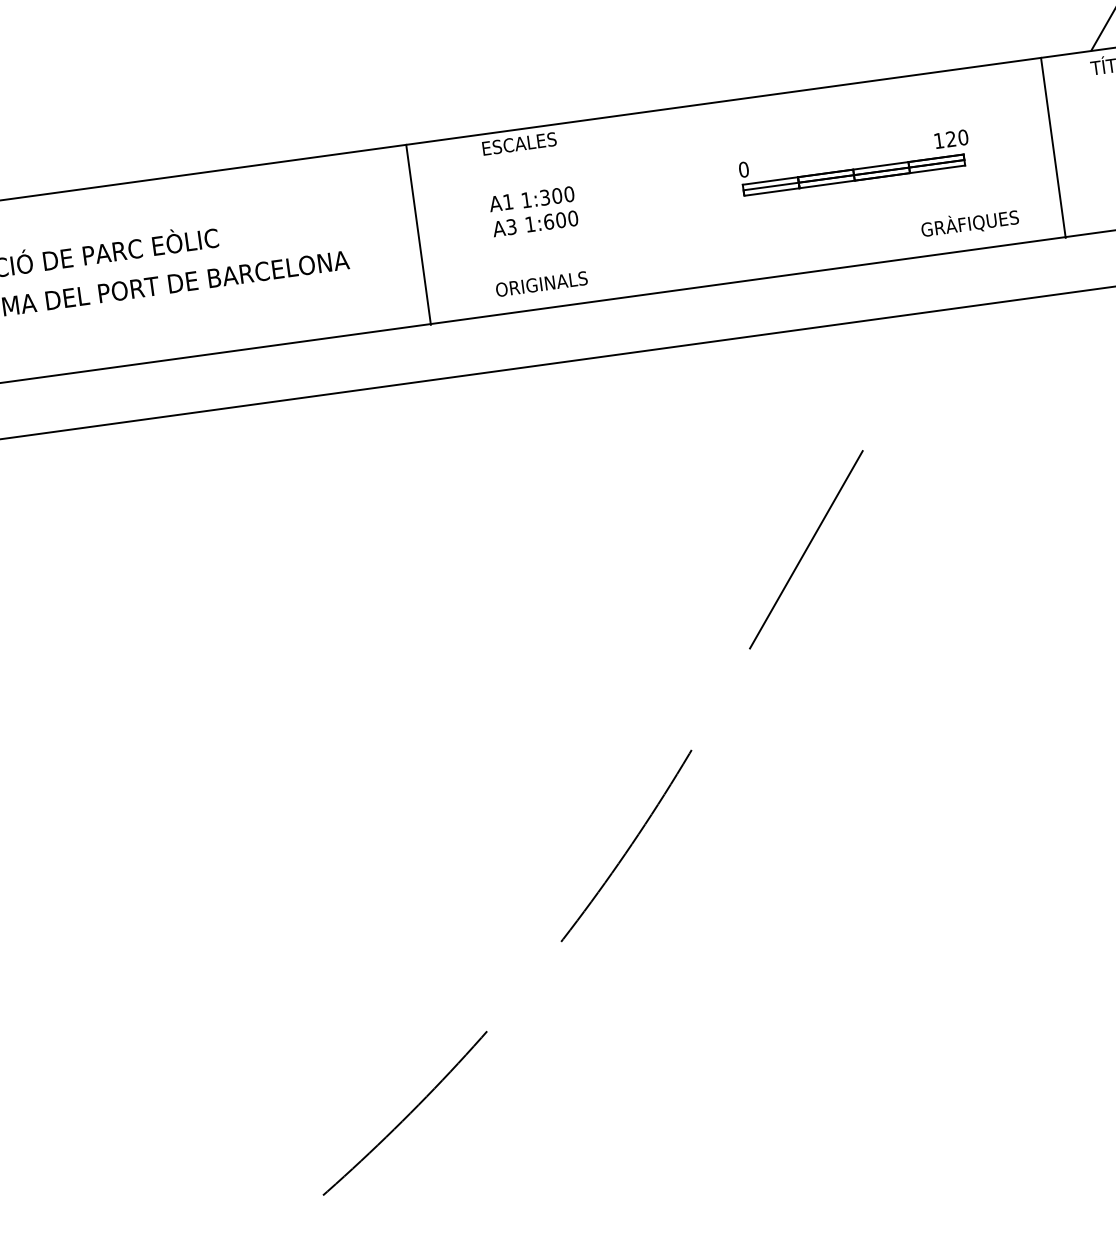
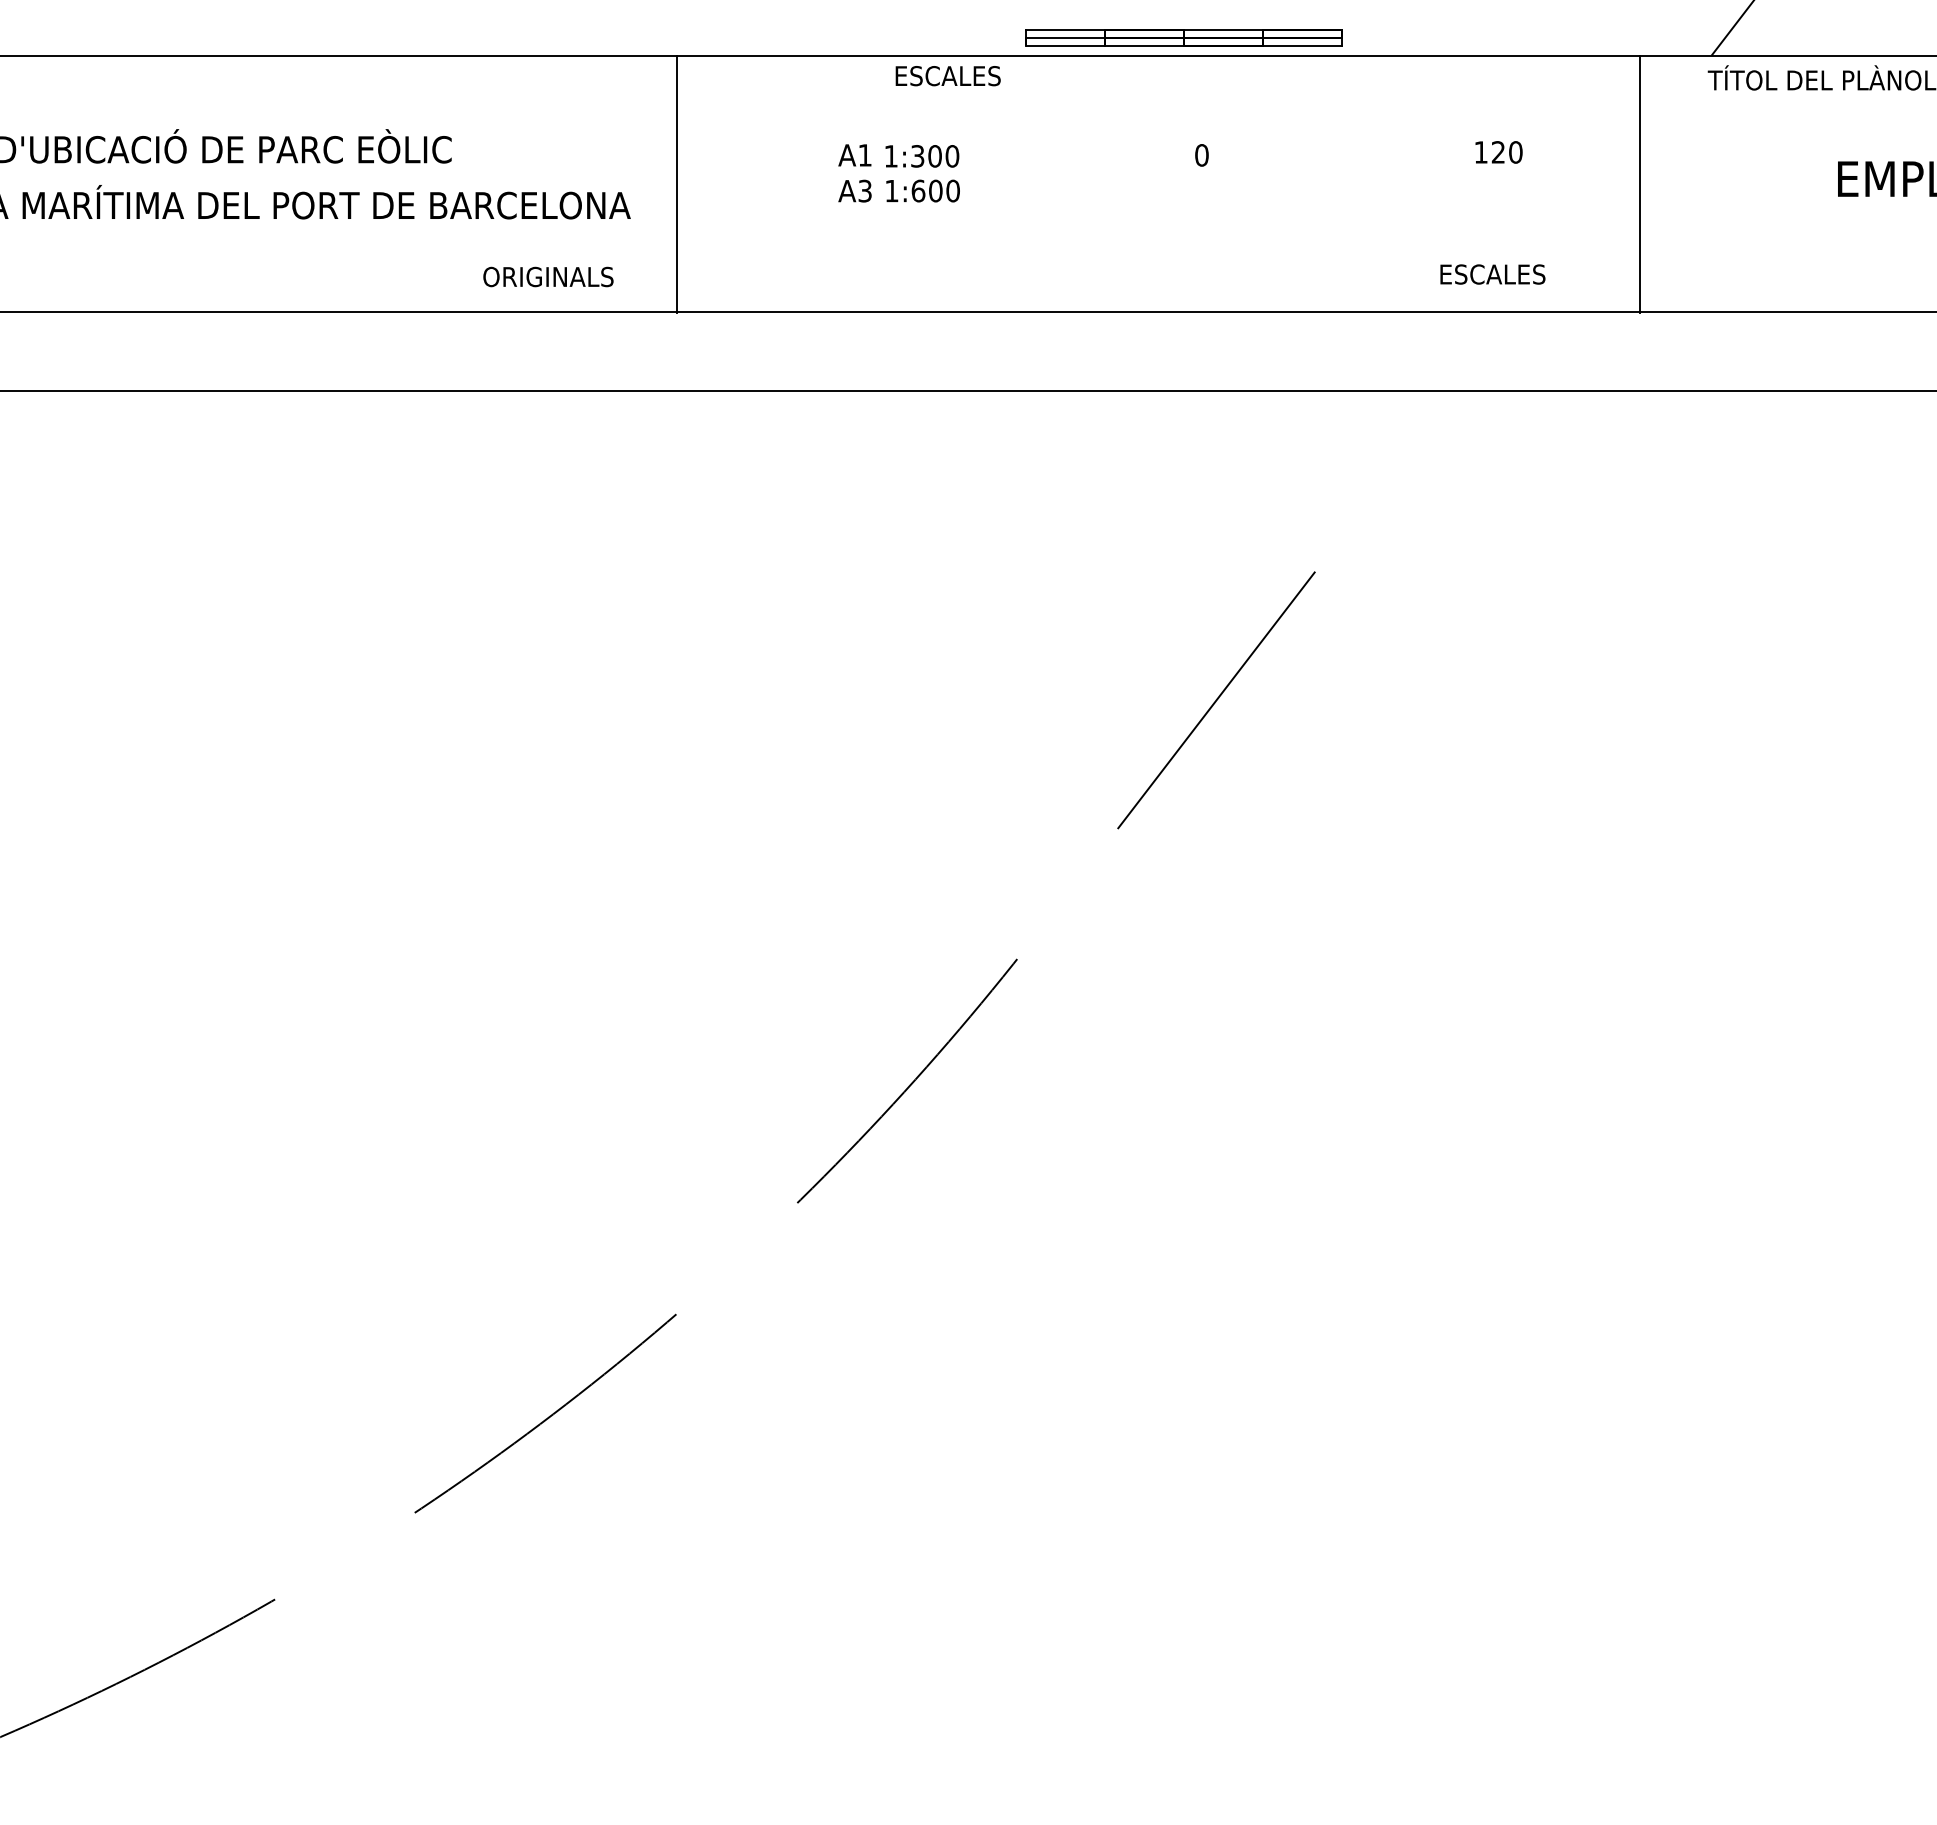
text: (519, 144) -> (947, 76), moved
part: (853, 174) -> (1183, 37), moved
text: (969, 223) -> (1508, 273), GRÀFIQUES -> ESCALES
line: (418, 234) -> (677, 183), moved
text: (541, 283) -> (548, 276), moved

